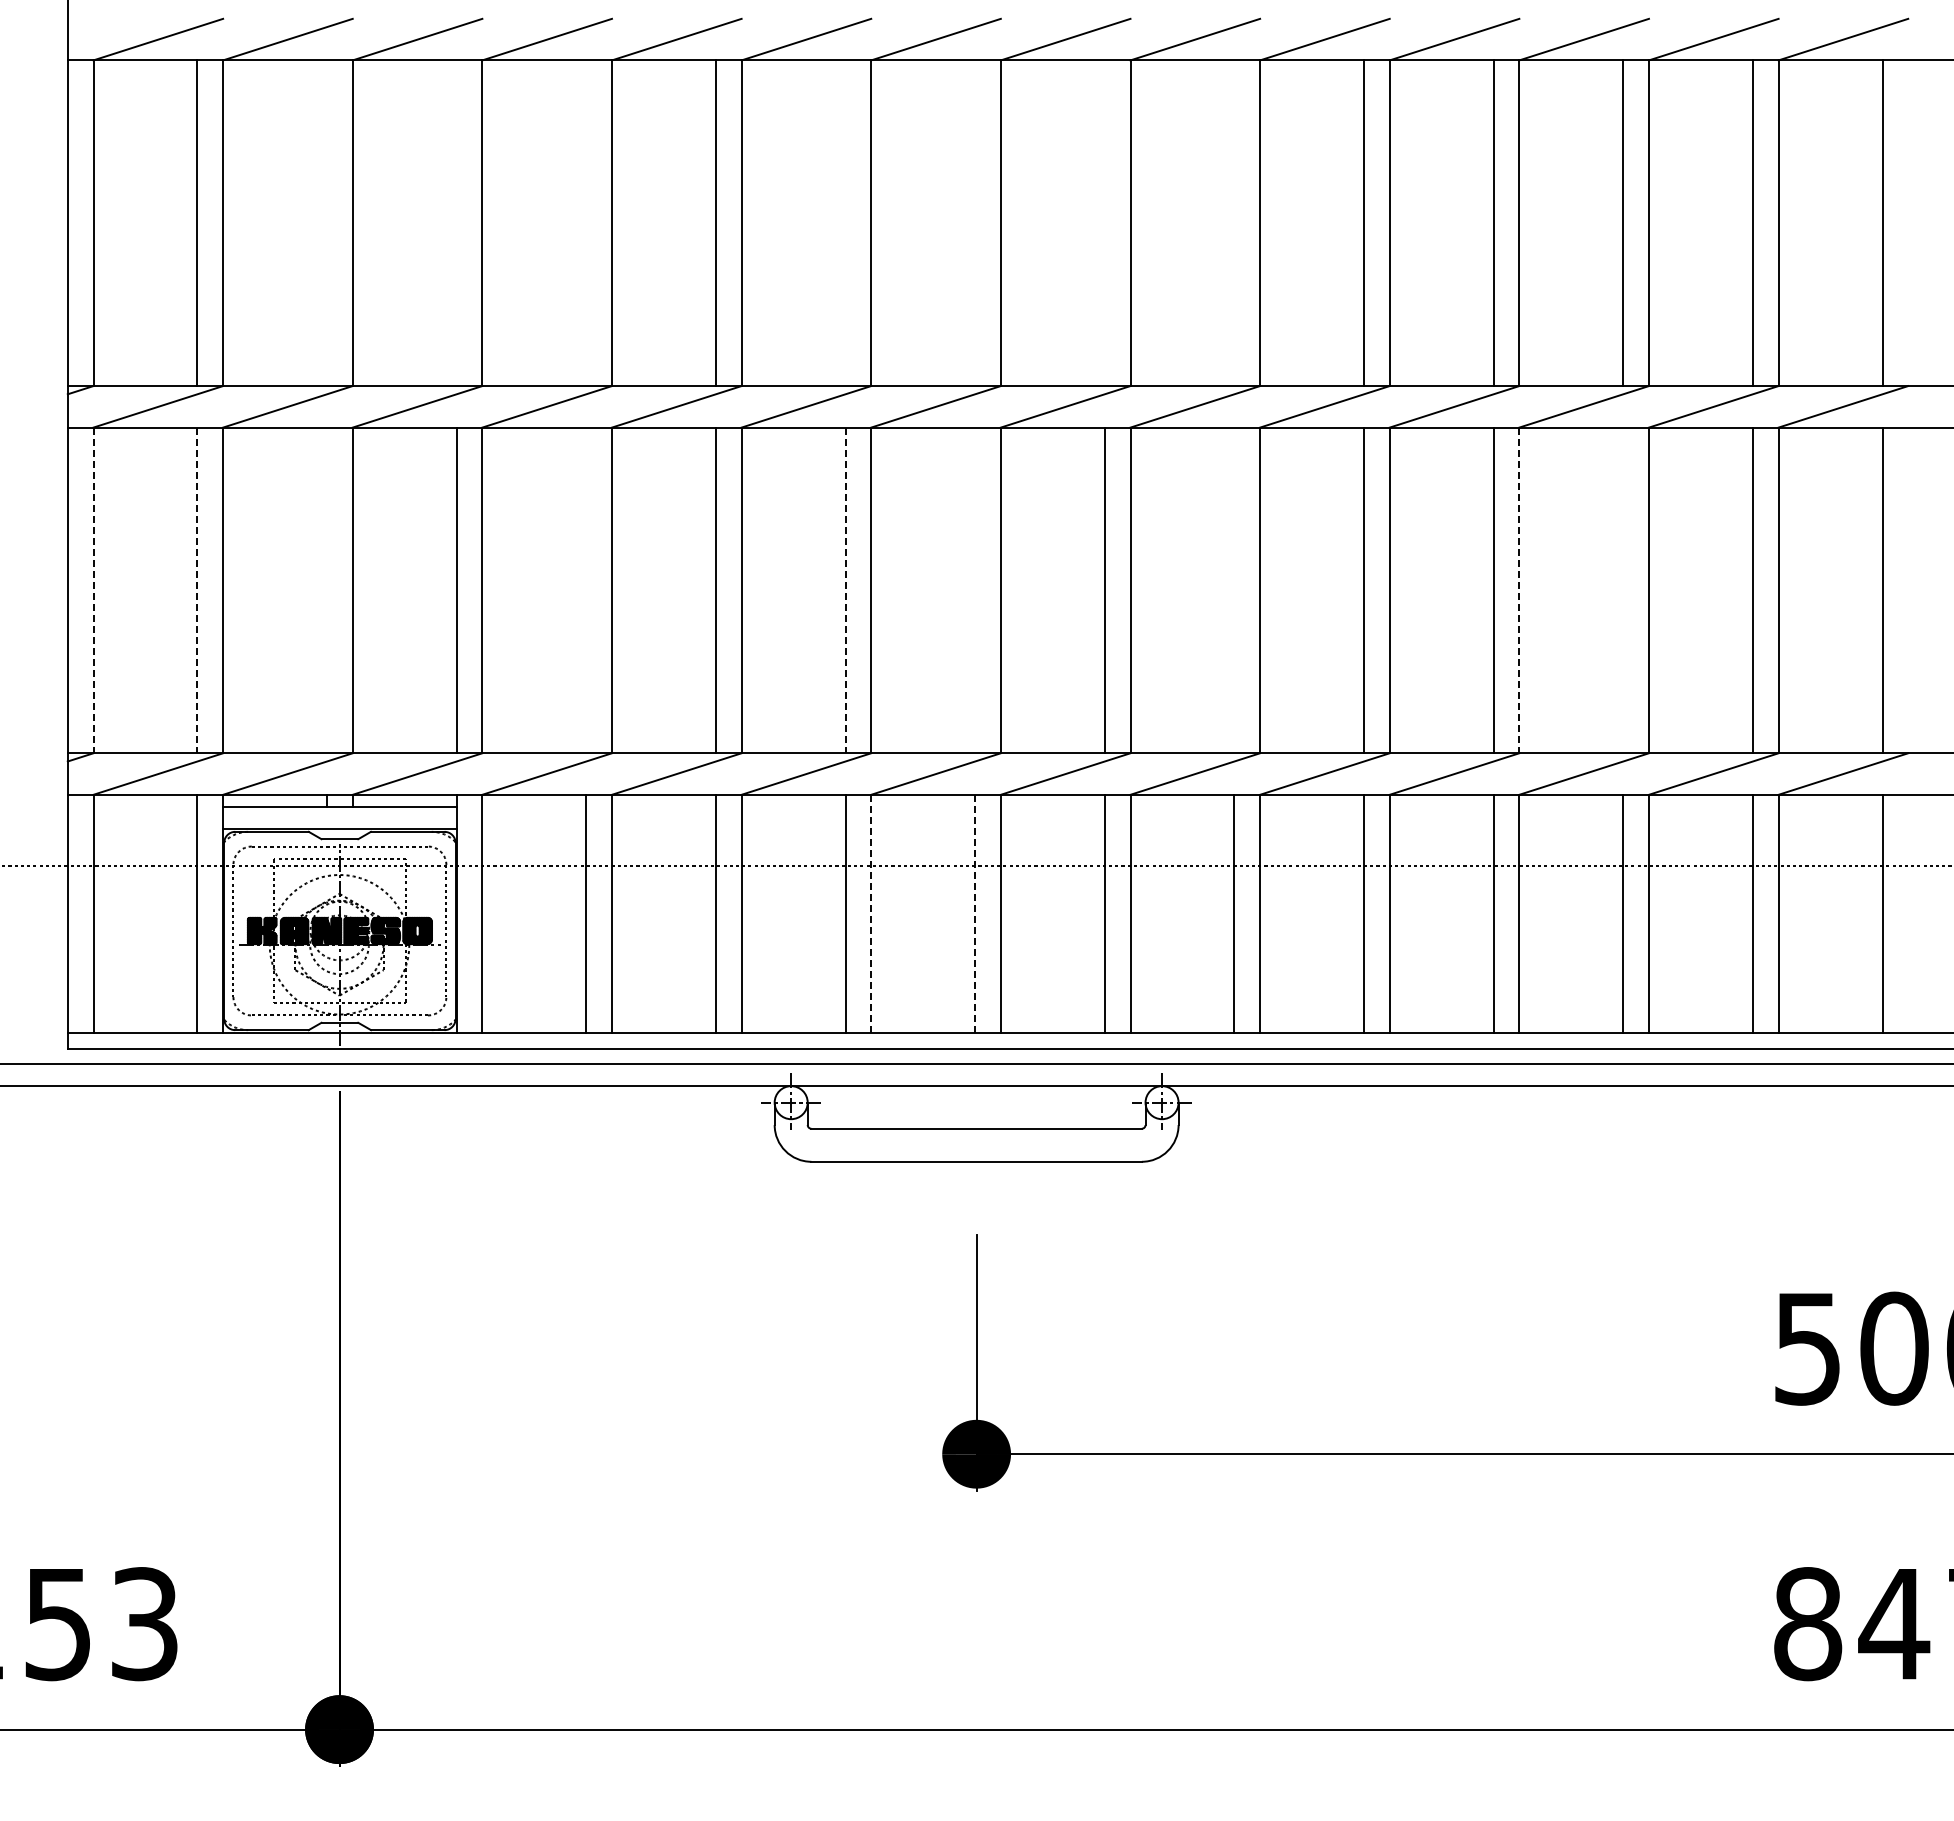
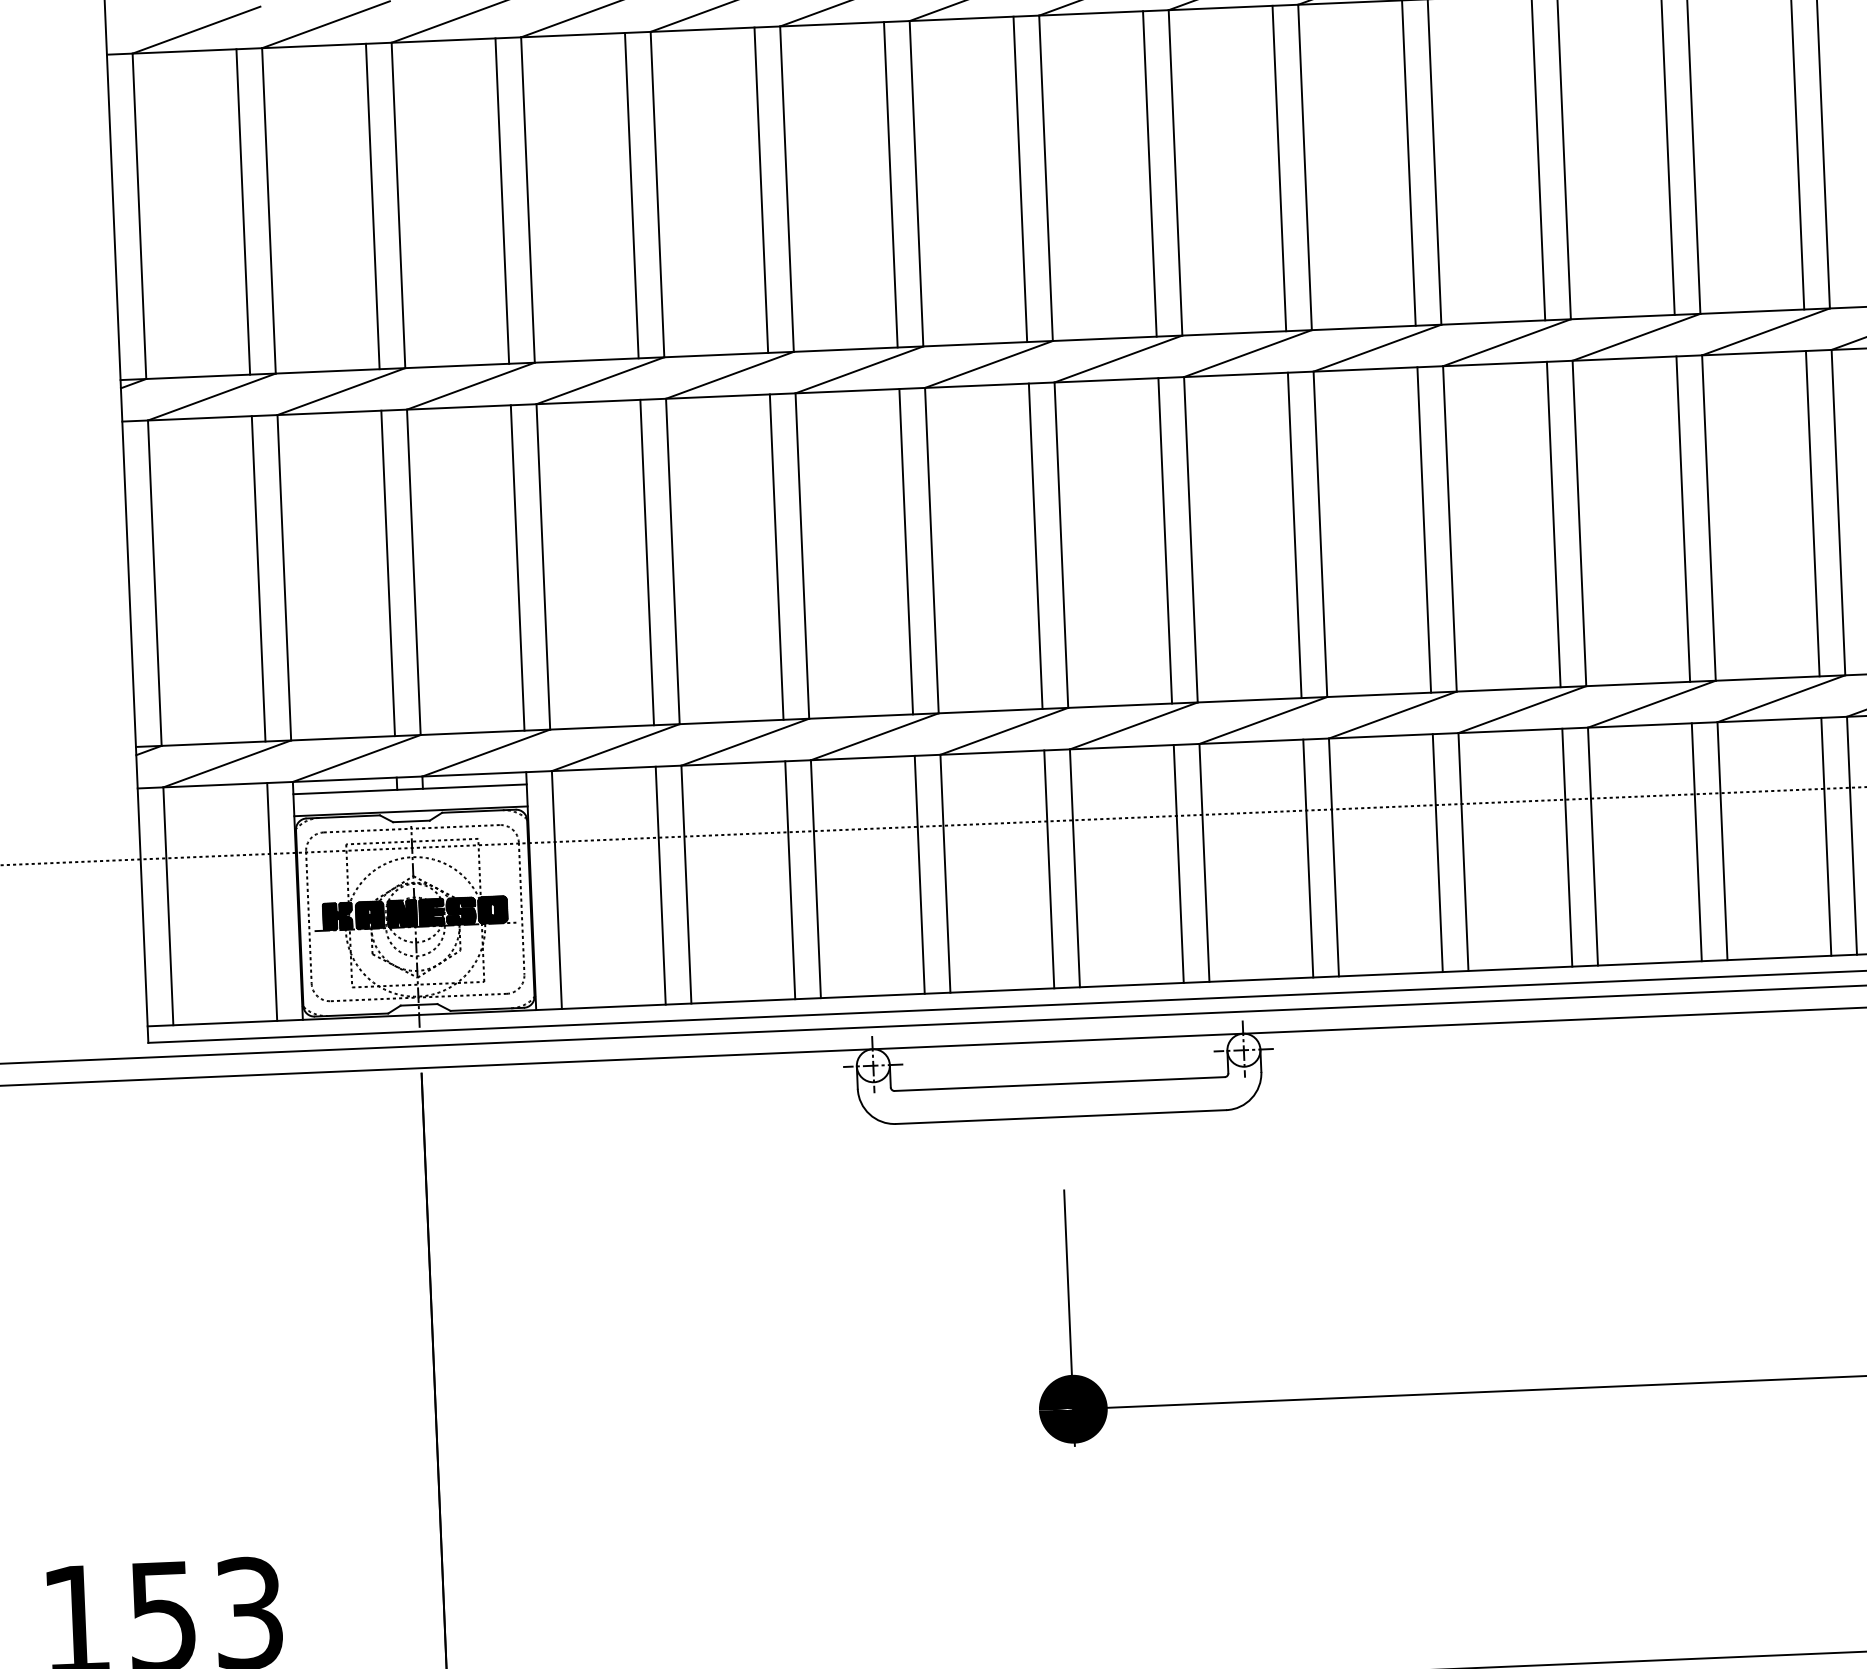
line: (327, 223) -> (373, 206), added
line: (456, 223) -> (502, 201), added
line: (586, 223) -> (632, 195), added
line: (845, 223) -> (890, 185), added
line: (975, 223) -> (1020, 179), added
line: (1104, 223) -> (1149, 174), added
line: (1234, 223) -> (1279, 168), added
line: (93, 590) -> (154, 583), dashed -> solid
line: (197, 590) -> (258, 578), dashed -> solid
line: (327, 590) -> (388, 573), added
line: (586, 590) -> (647, 562), added
line: (845, 590) -> (906, 551), dashed -> solid
line: (975, 590) -> (1036, 546), added
line: (1234, 590) -> (1294, 535), added
line: (1519, 590) -> (1579, 523), dashed -> solid
line: (1623, 590) -> (1683, 519), added
line: (871, 914) -> (945, 874), dashed -> solid
line: (975, 914) -> (1049, 870), dashed -> solid

